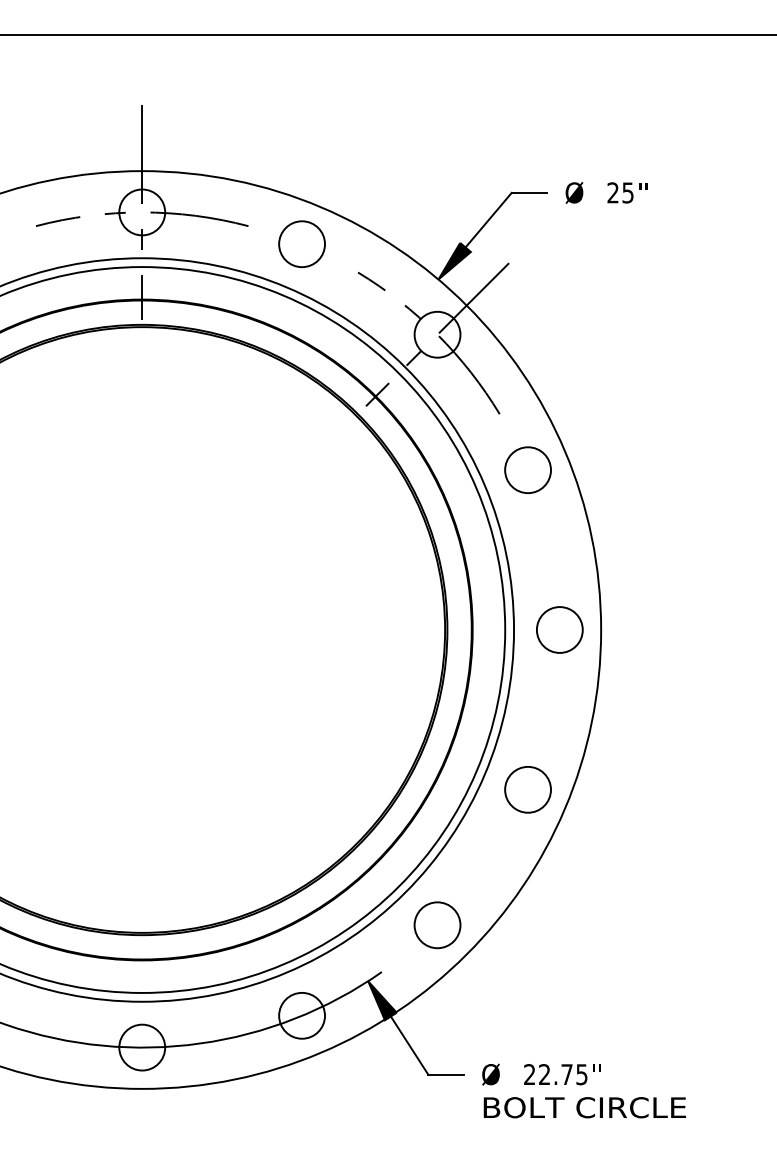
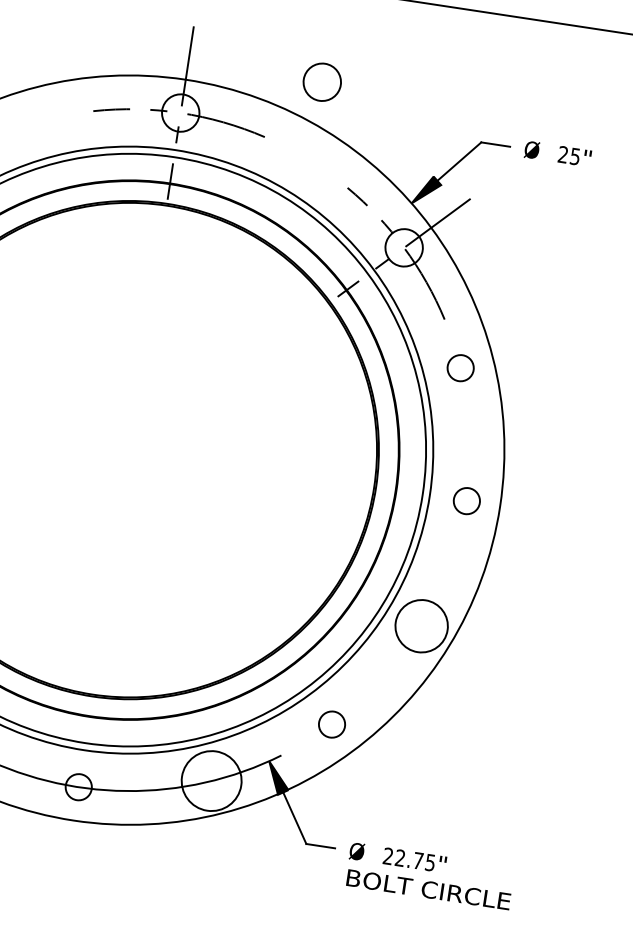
circle: (301, 243) -> (321, 81), moved
circle: (527, 469) -> (460, 367), size x0.7
circle: (559, 629) -> (466, 500), size x0.7
circle: (528, 789) -> (422, 626), size x1.4
circle: (437, 925) -> (332, 724), size x0.7
circle: (302, 1015) -> (212, 780), size x1.6
circle: (142, 1047) -> (78, 787), size x0.7

